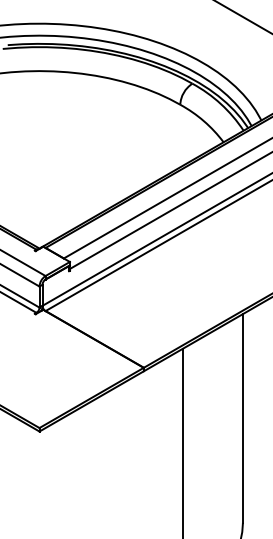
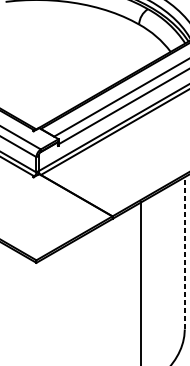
line: (242, 417) -> (184, 252), solid -> dashed

